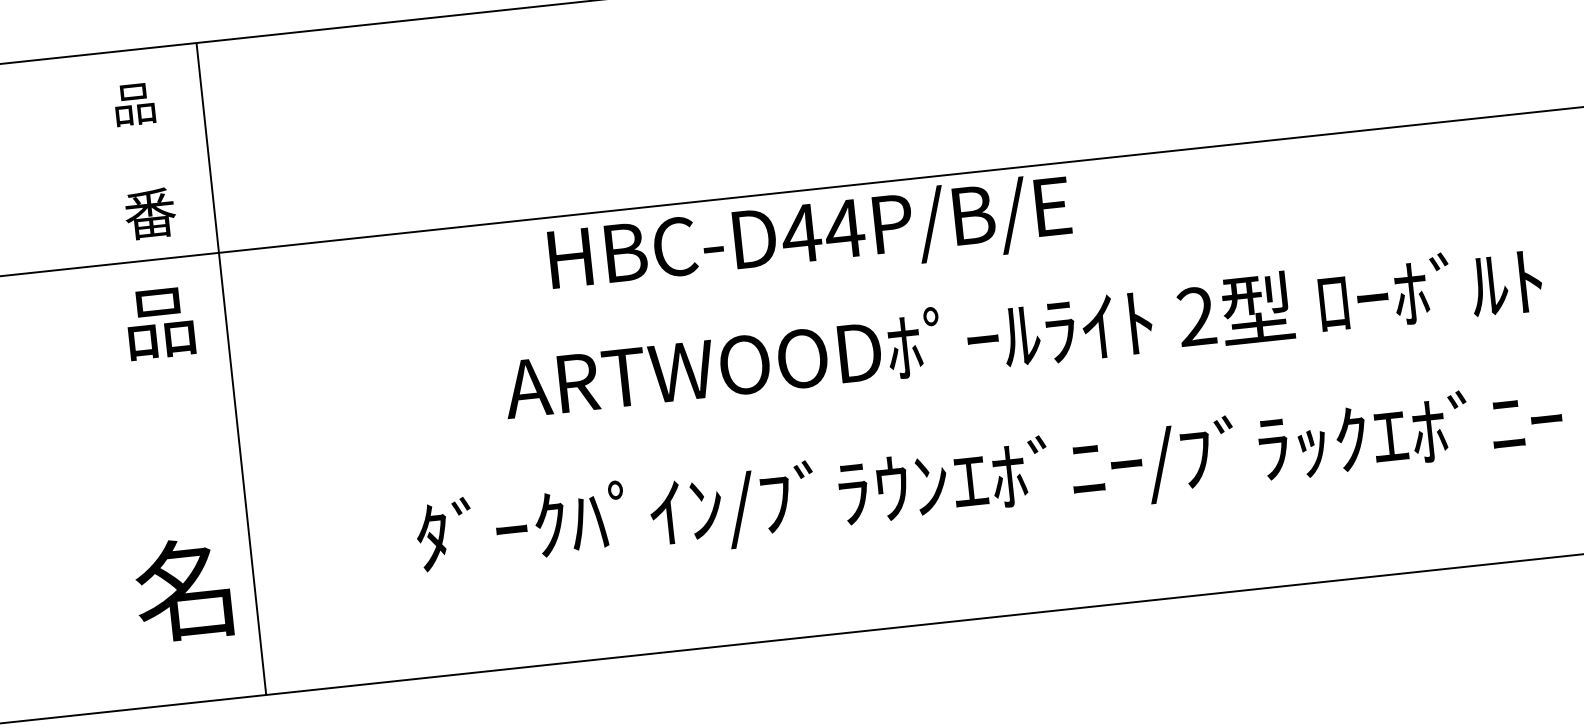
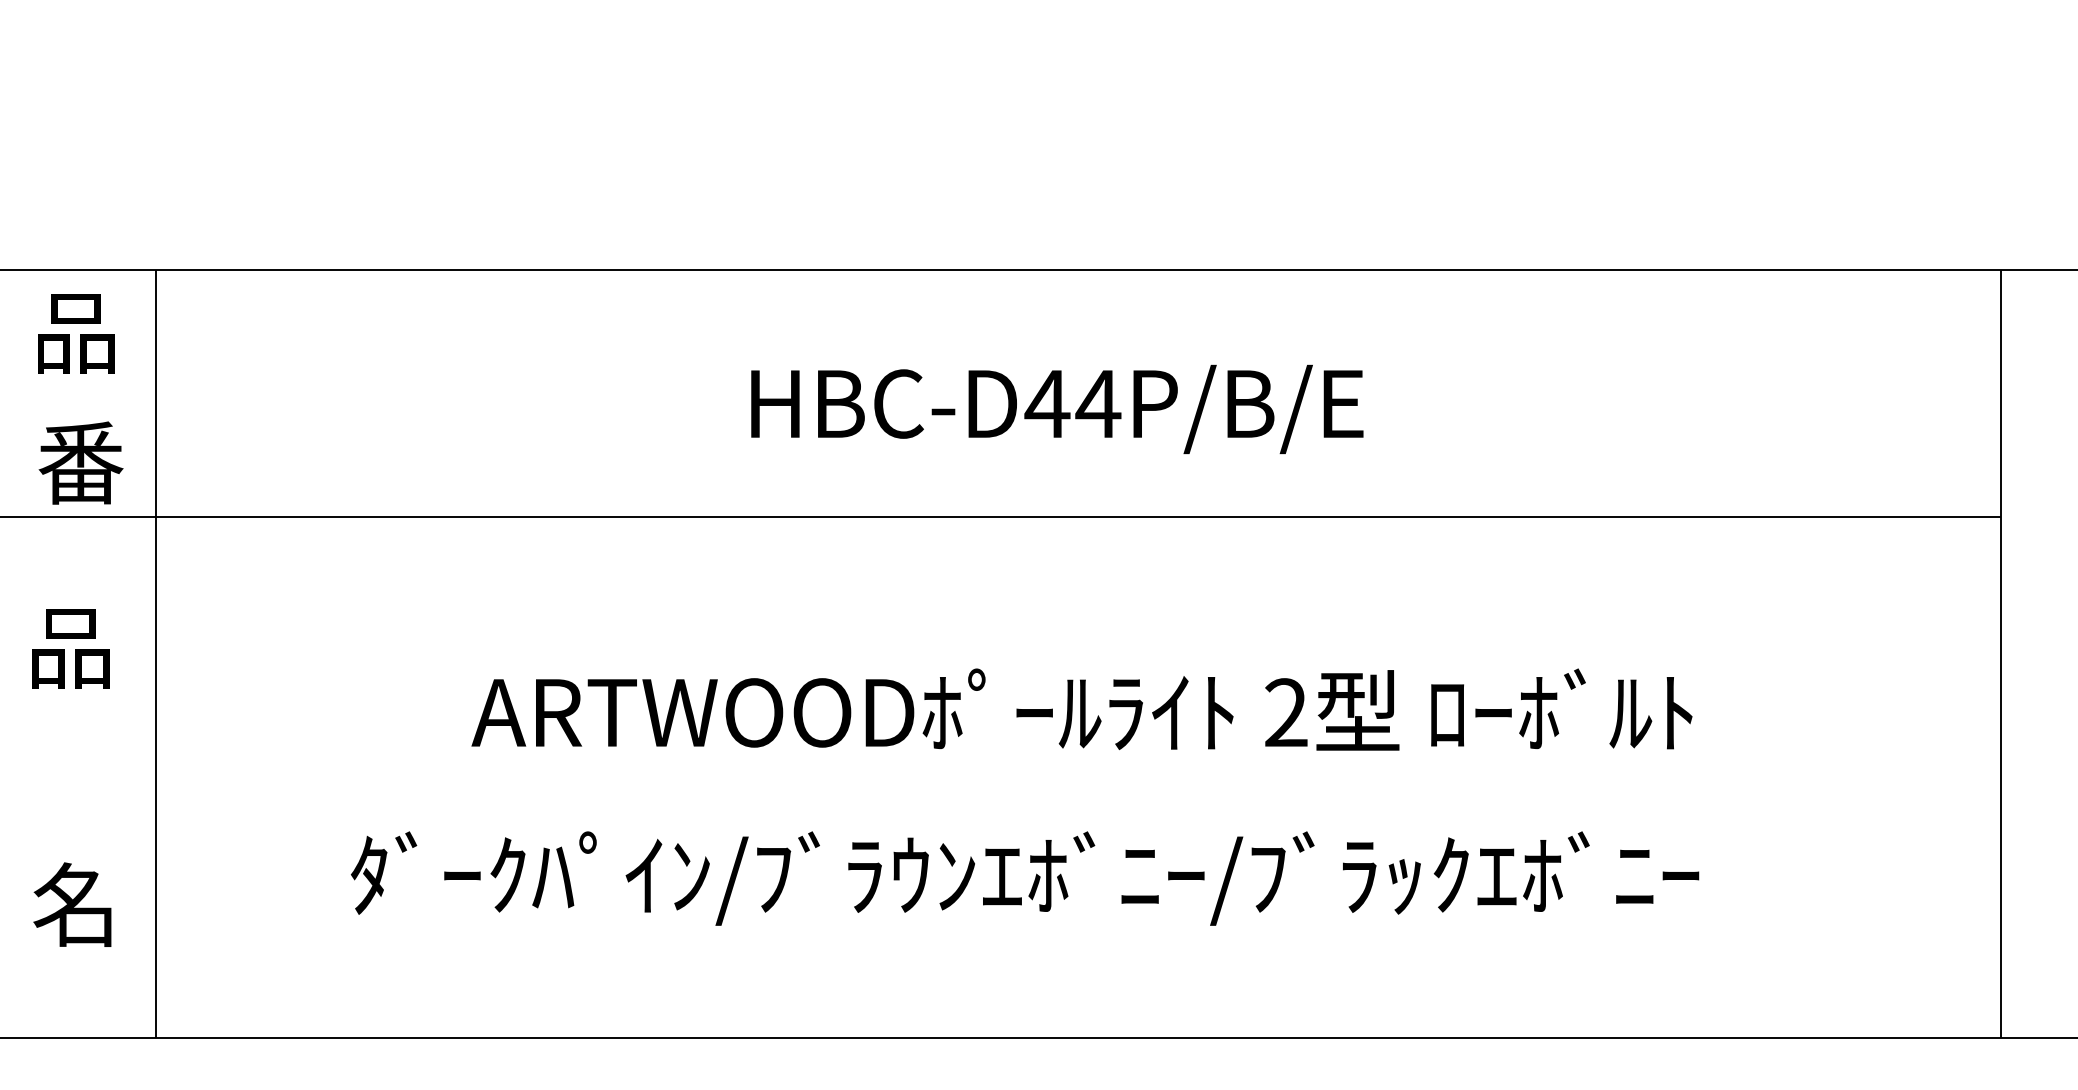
part: (134, 104) -> (76, 333), size x1.67
part: (149, 213) -> (80, 462), size x1.43
text: (810, 237) -> (1057, 409), moved
part: (159, 323) -> (70, 648), moved
part: (183, 589) -> (72, 904), size x0.71

